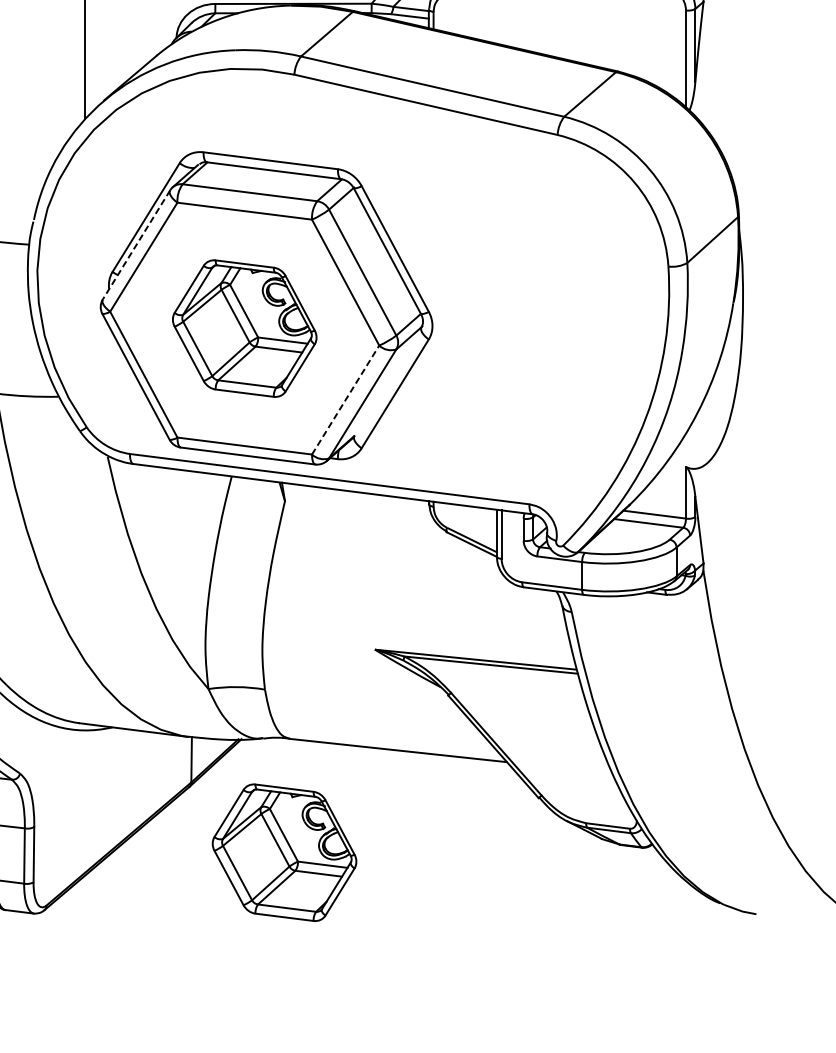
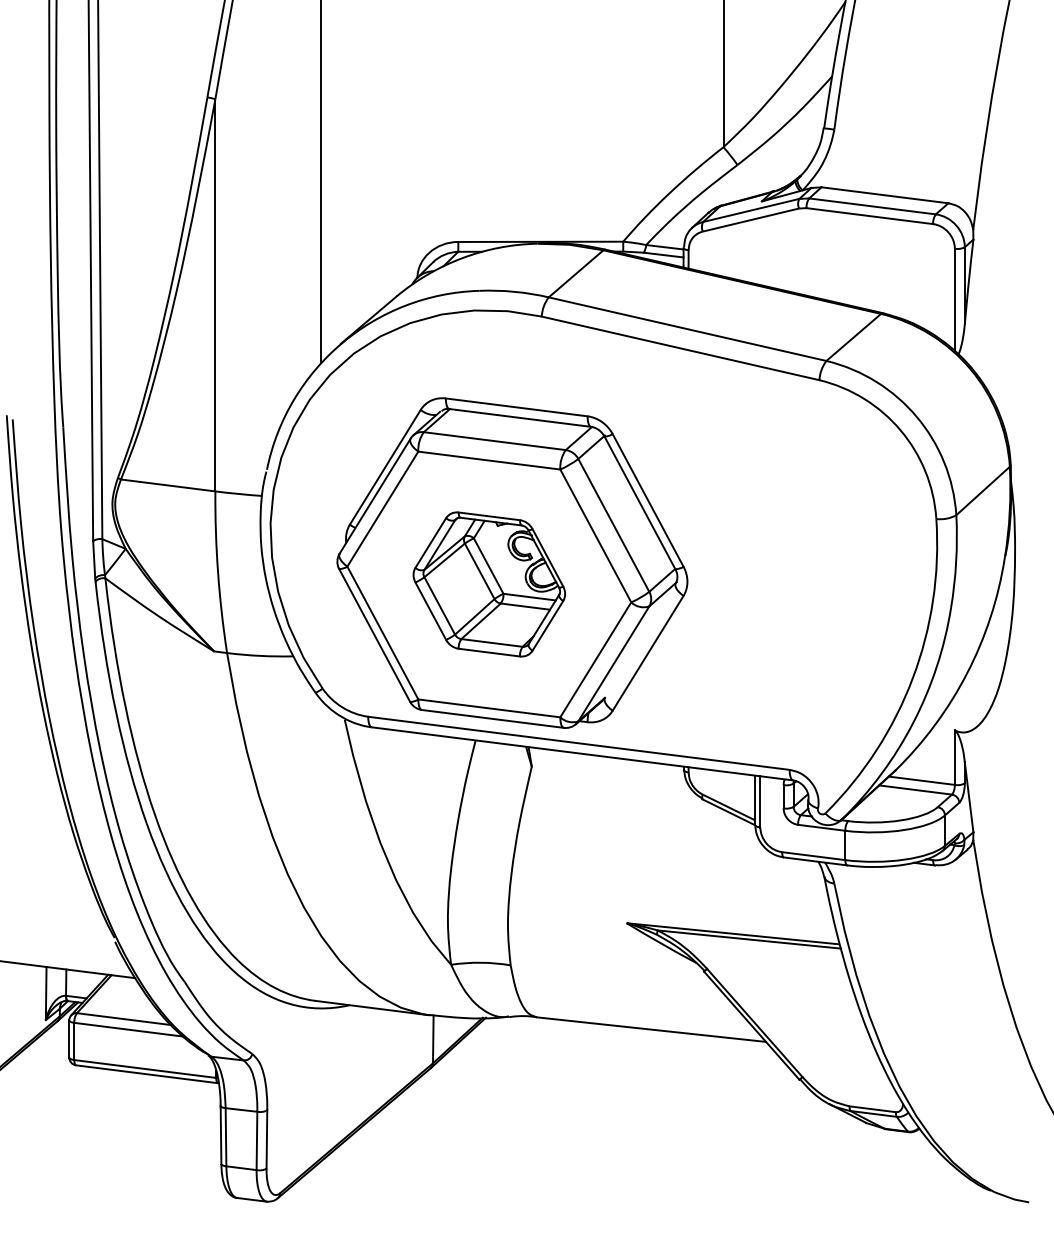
line: (136, 245) -> (375, 496), dashed -> solid
line: (345, 399) -> (595, 659), dashed -> solid
part: (283, 852) -> (530, 1137), removed

